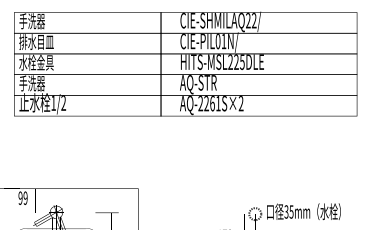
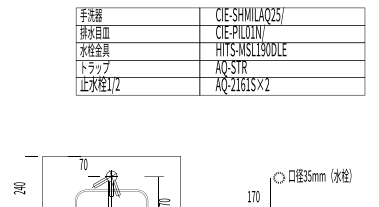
text: (254, 20) -> (278, 14), CIE-SHMILAQ22/ -> CIE-SHMILAQ25/
text: (236, 61) -> (263, 49), HITS-MSL225DLE -> HITS-MSL190DLE
text: (36, 83) -> (94, 67), 手洗器 -> トラップ
text: (207, 103) -> (238, 84), AQ-2261S×2 -> AQ-2161S×2
text: (23, 198) -> (83, 164), 99 -> 70

